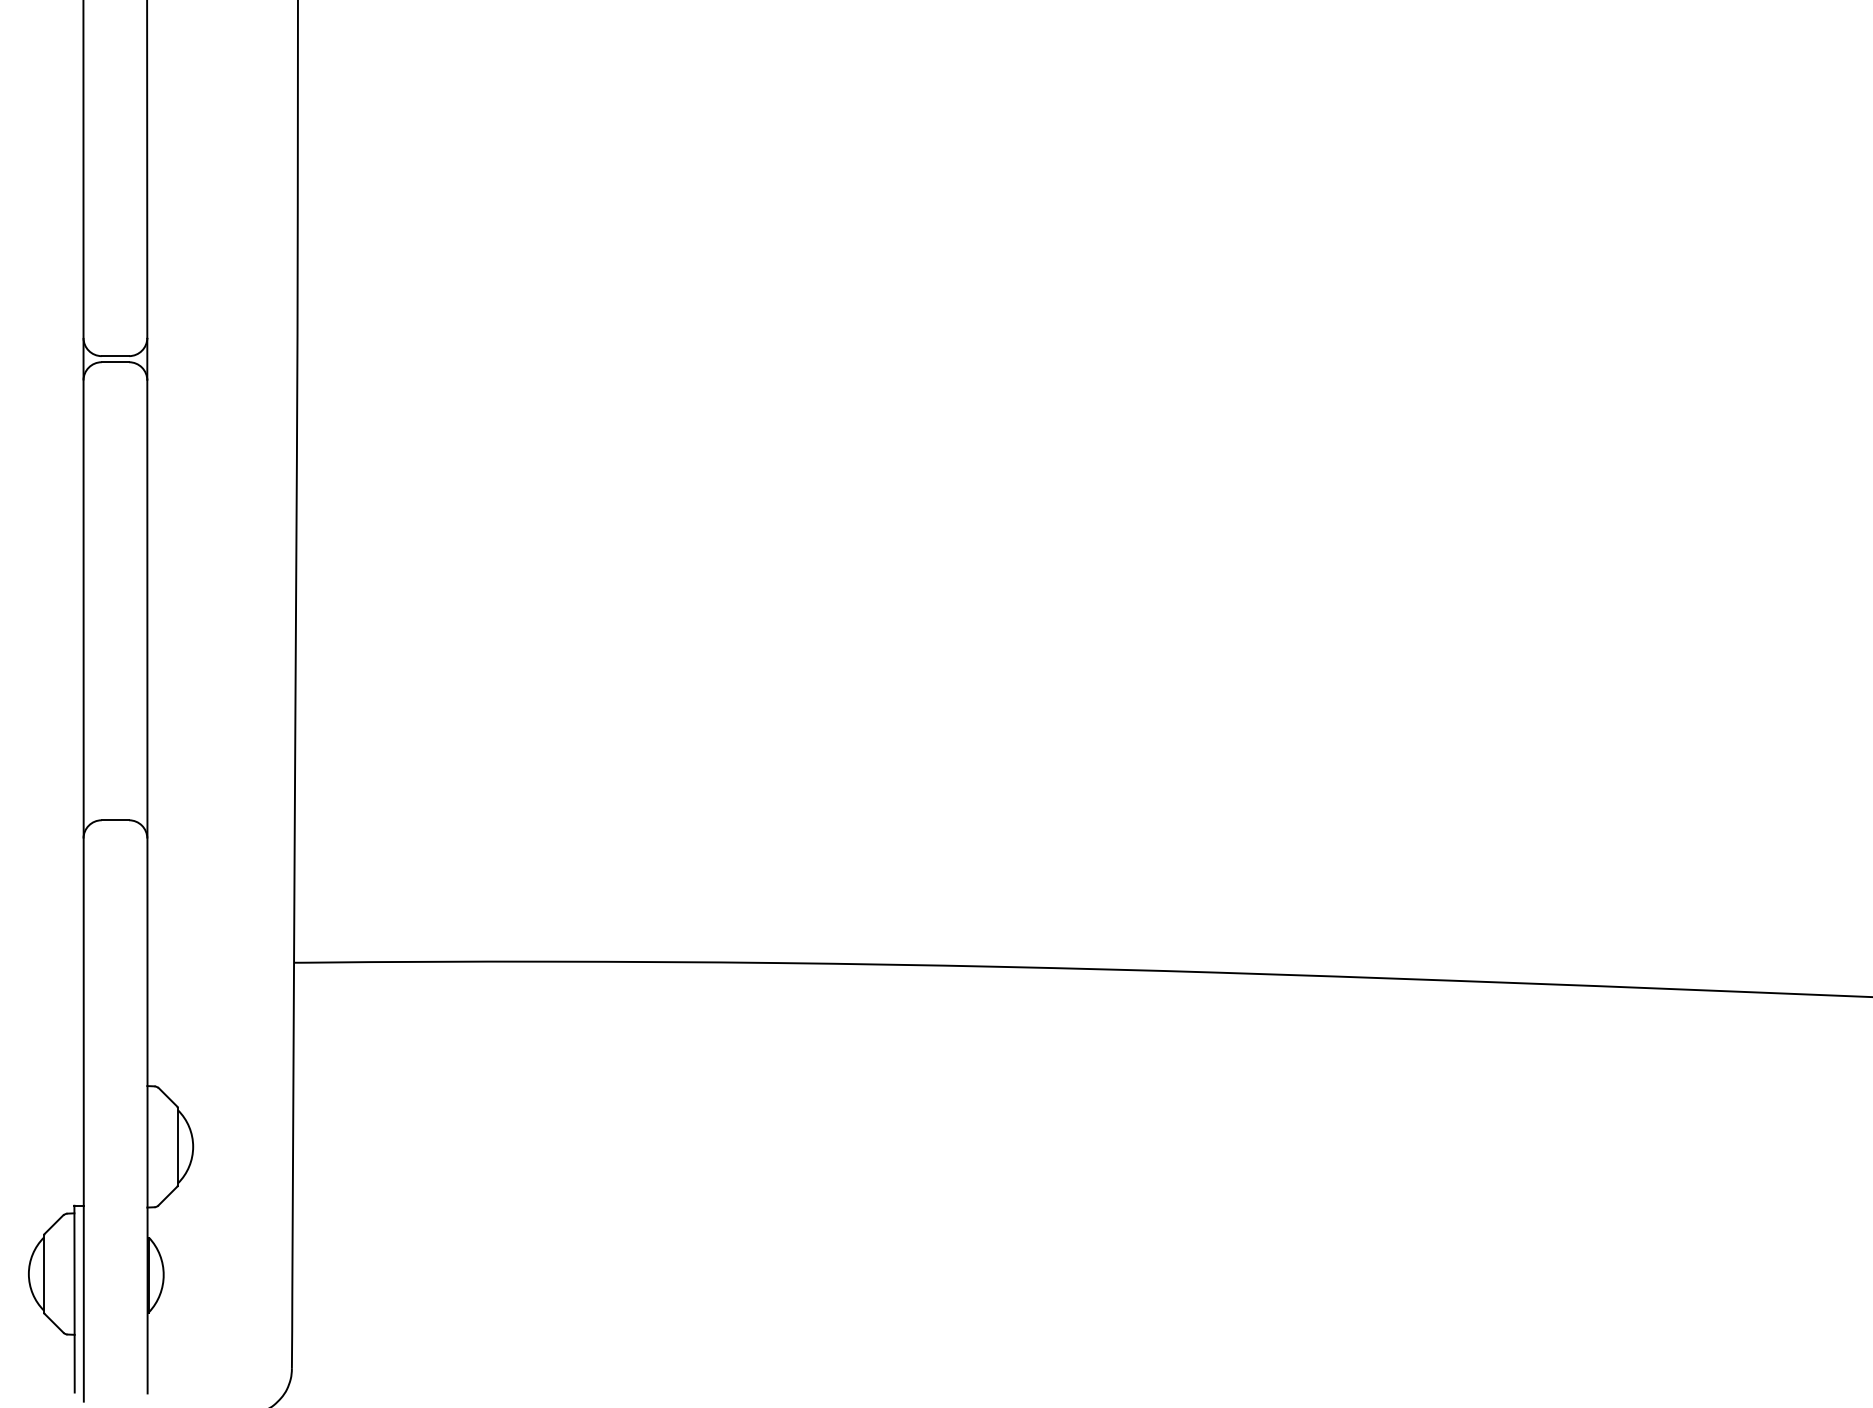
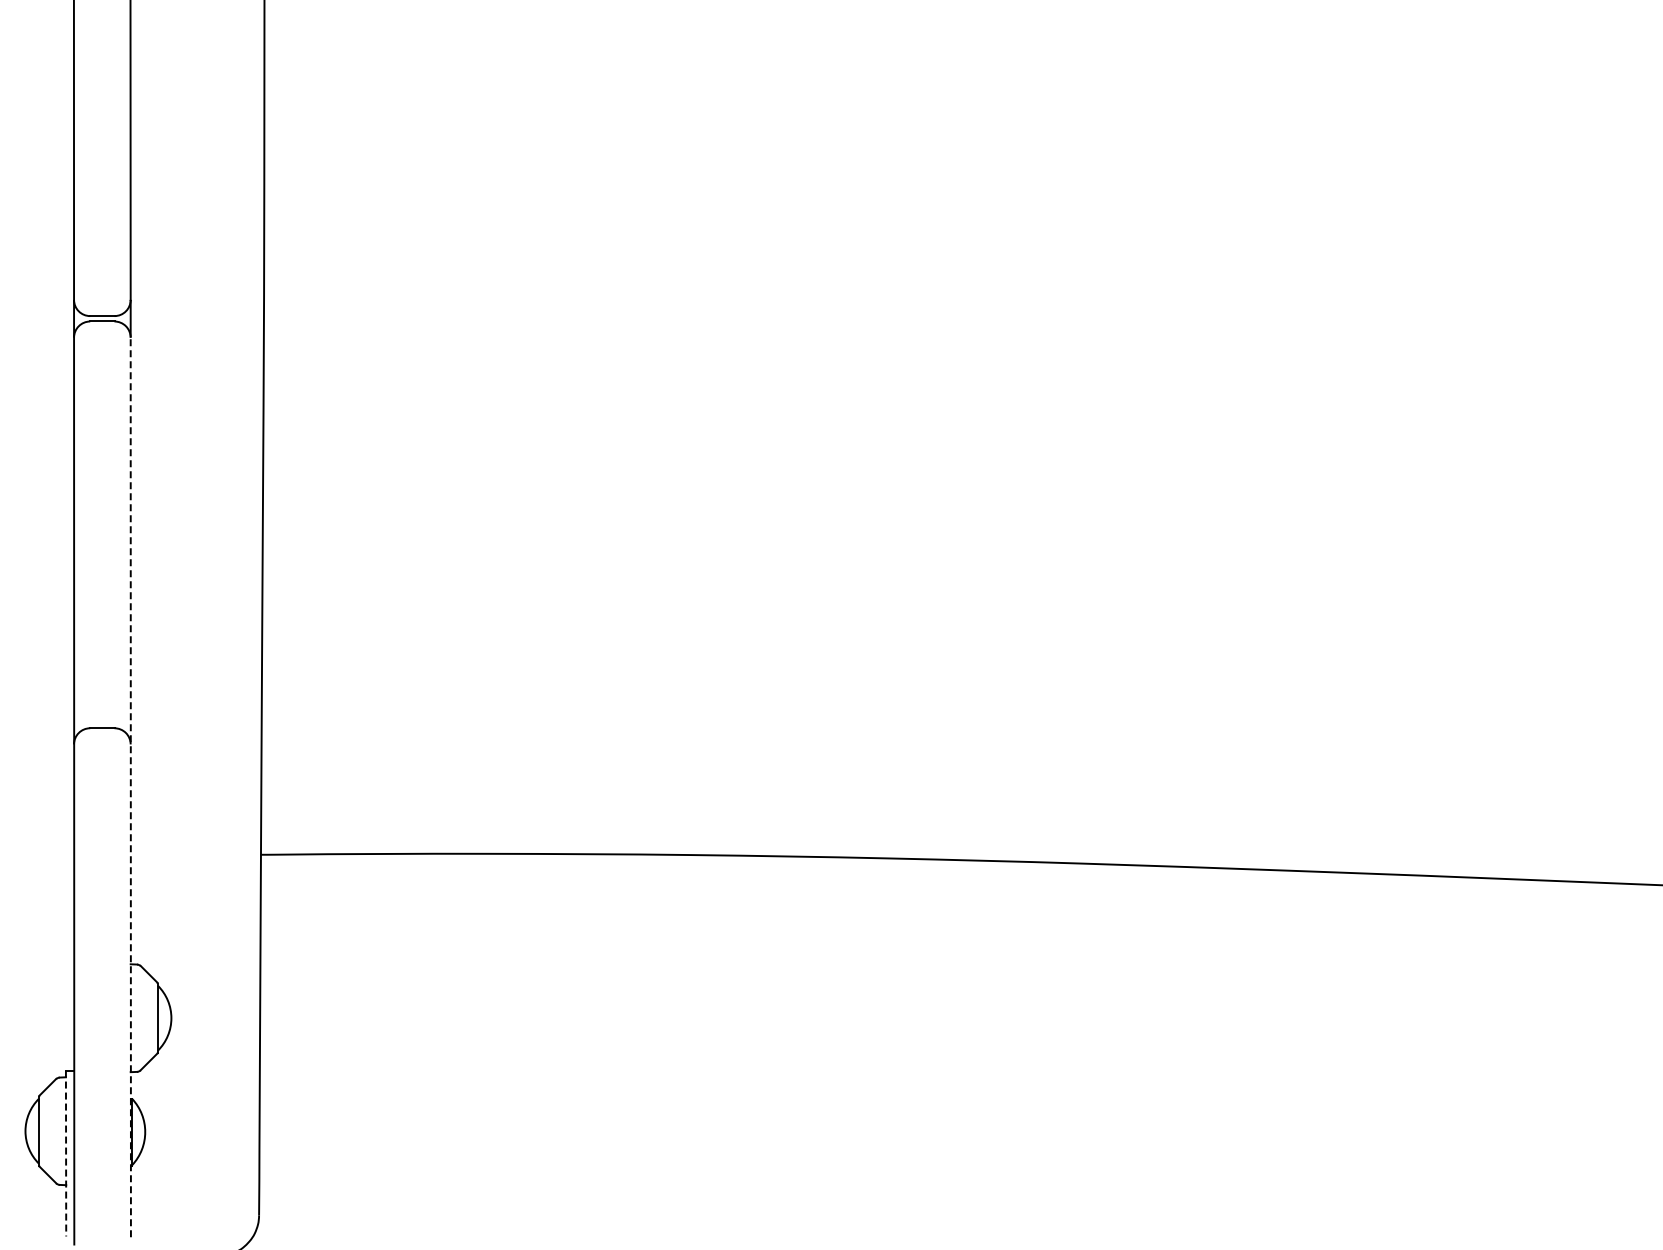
line: (147, 886) -> (130, 787), solid -> dashed
line: (75, 1299) -> (66, 1153), solid -> dashed

